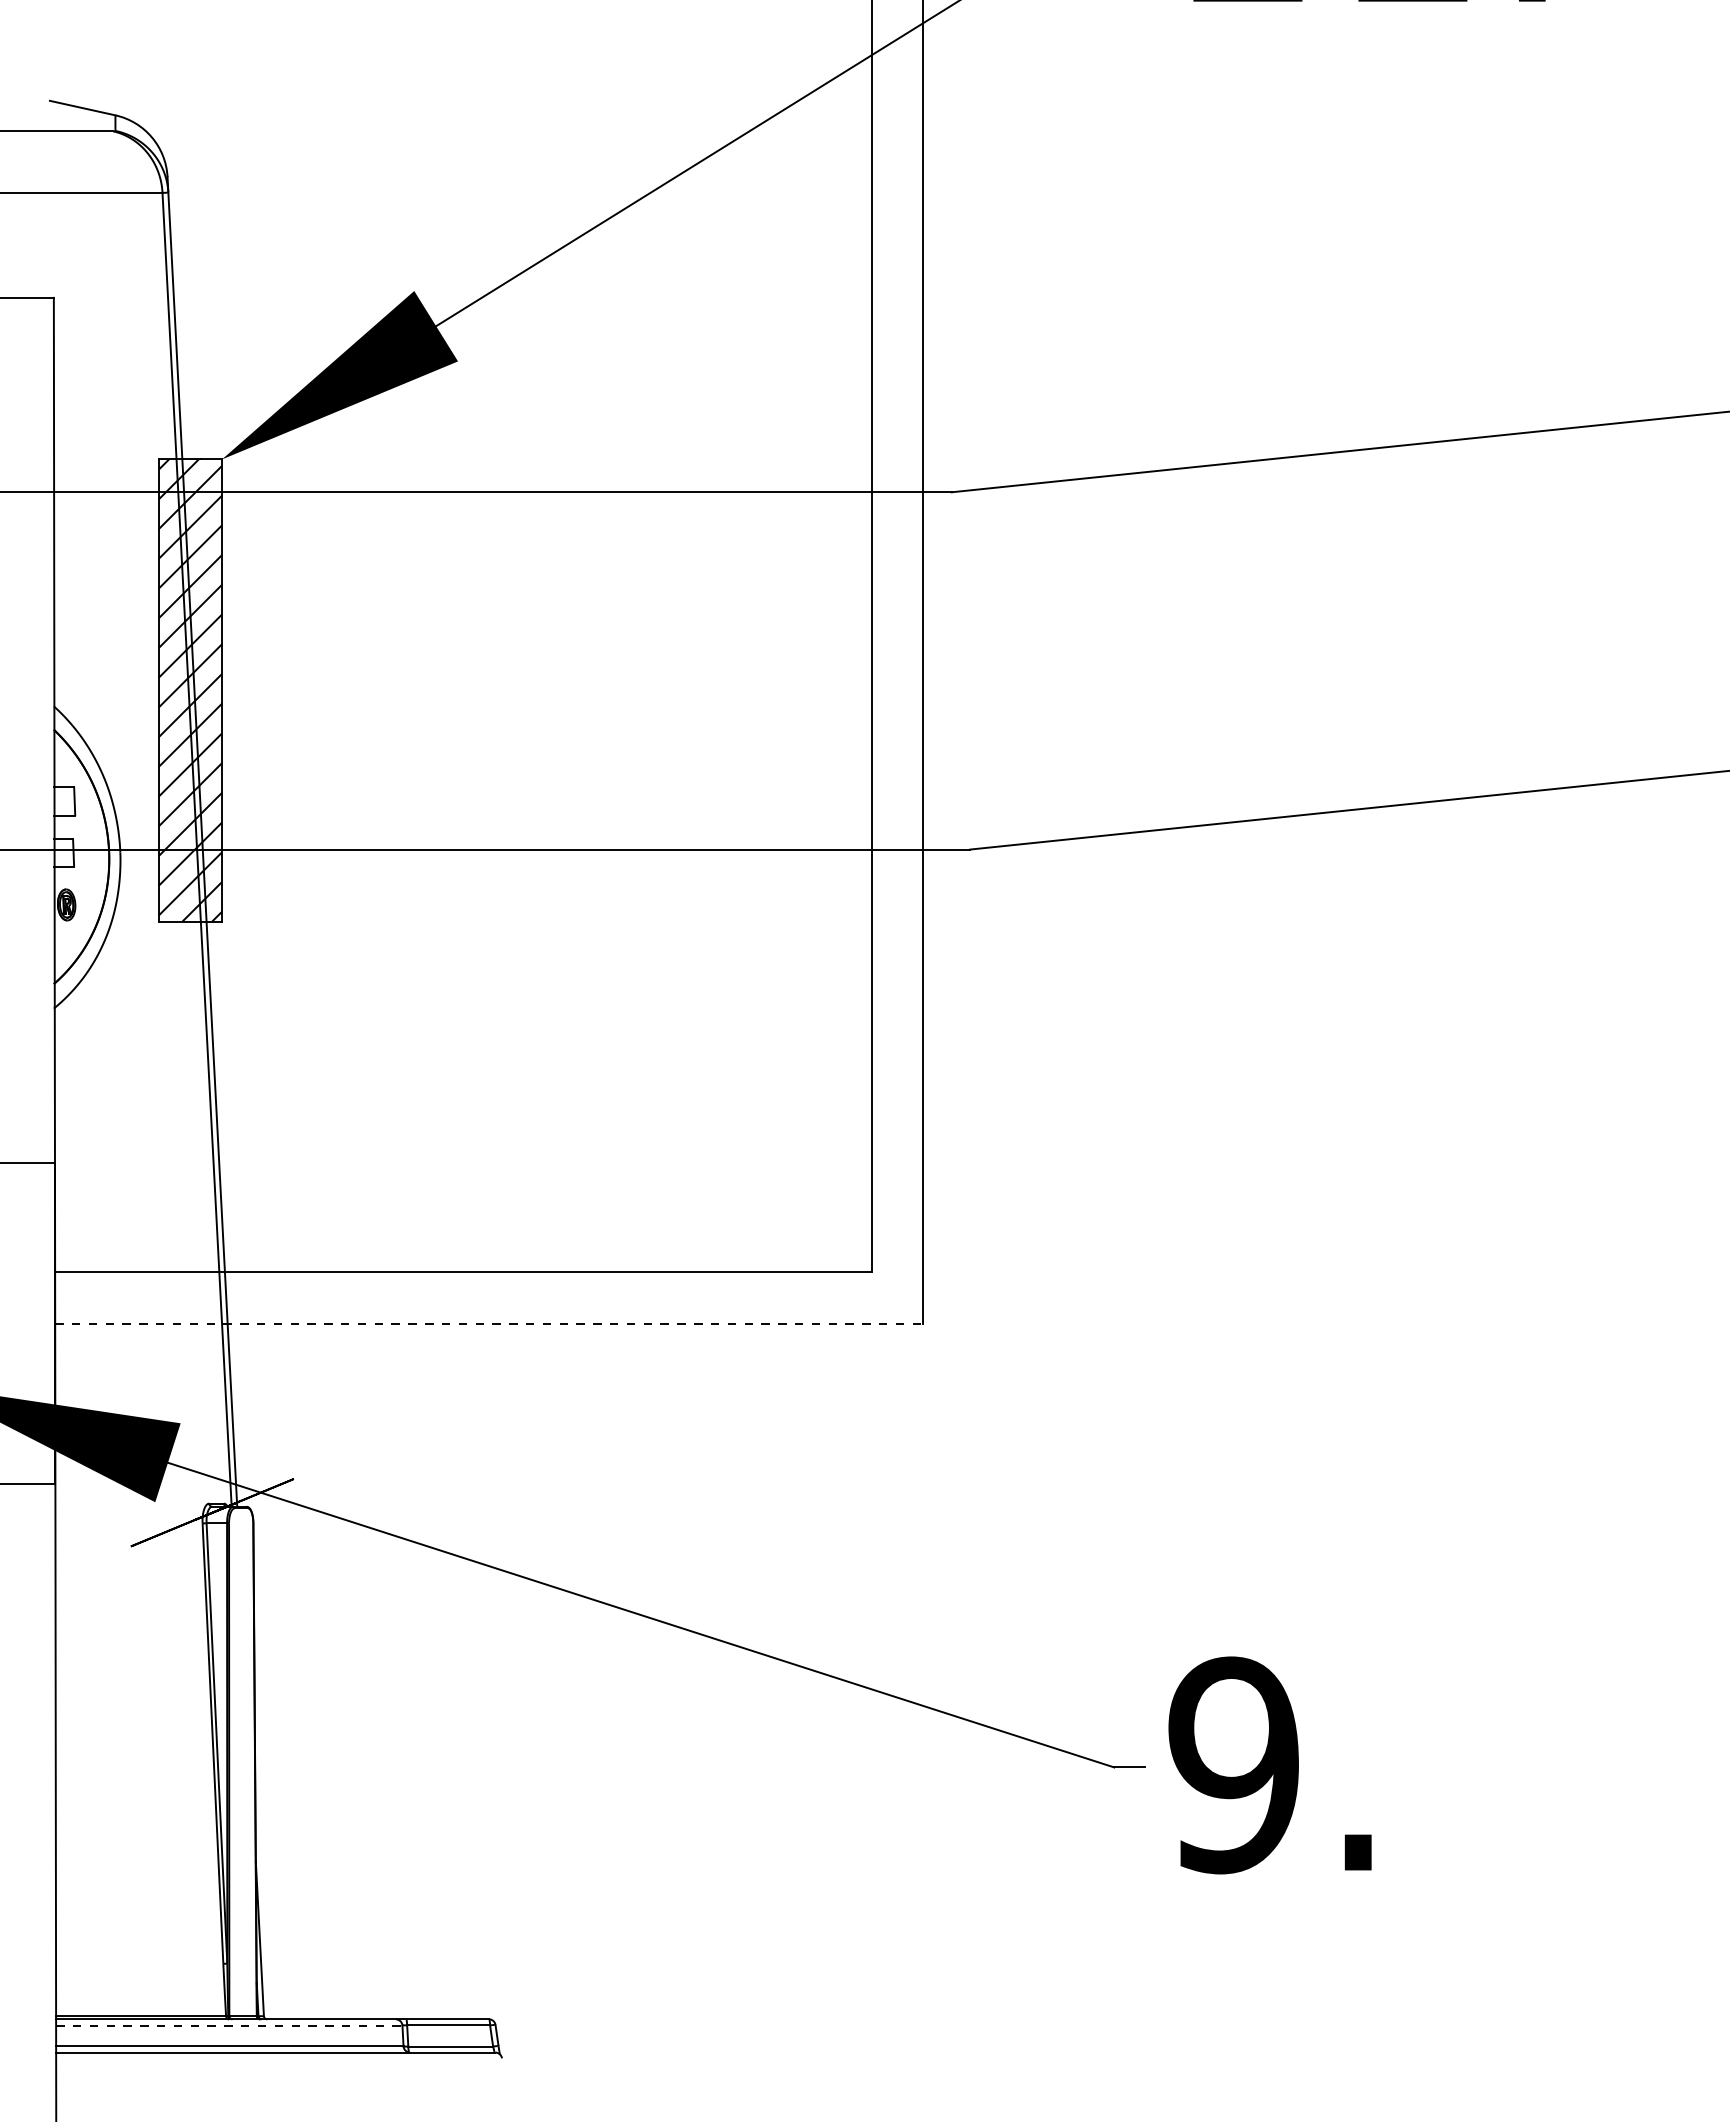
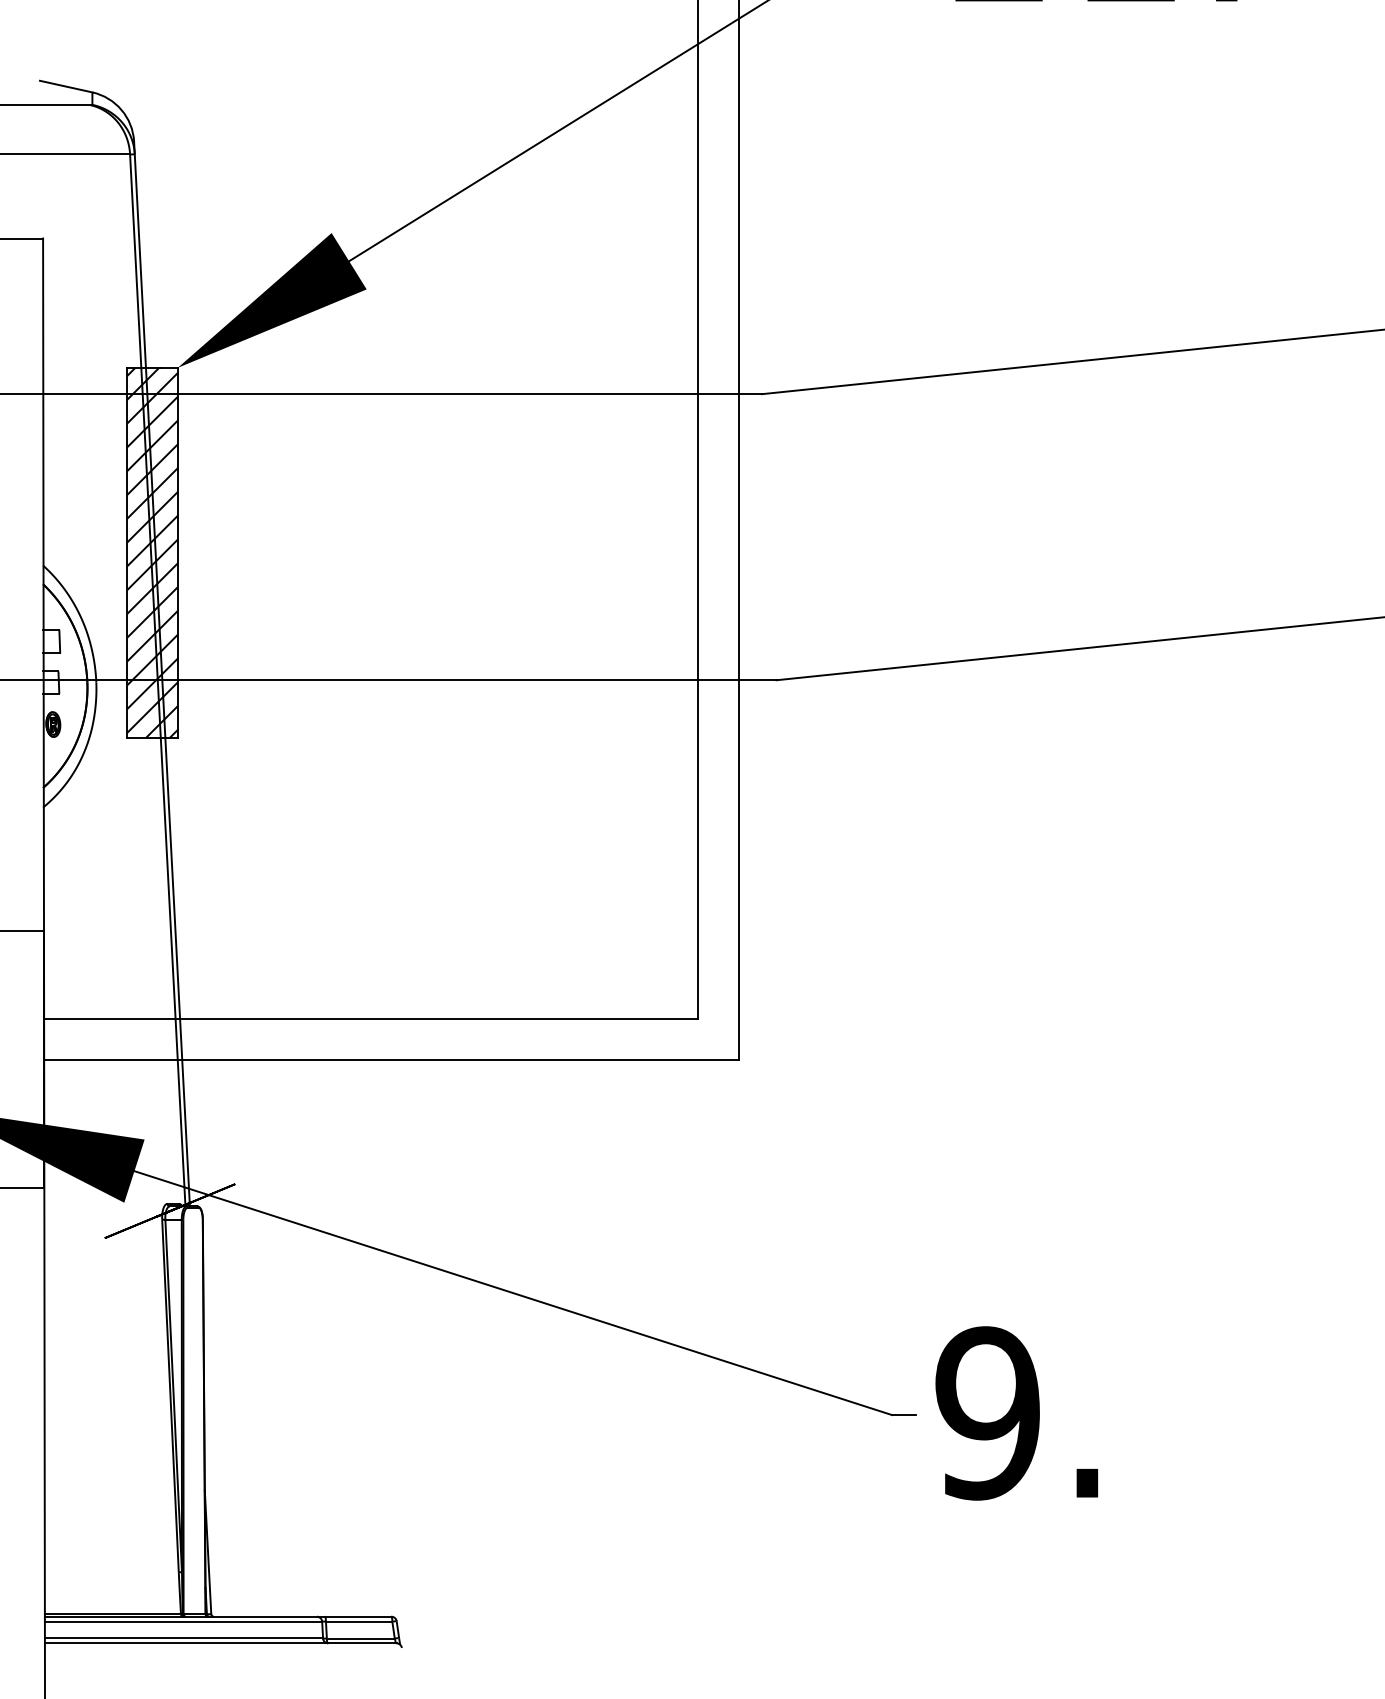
line: (489, 1323) -> (391, 1059), dashed -> solid
line: (229, 2025) -> (183, 1621), dashed -> solid

